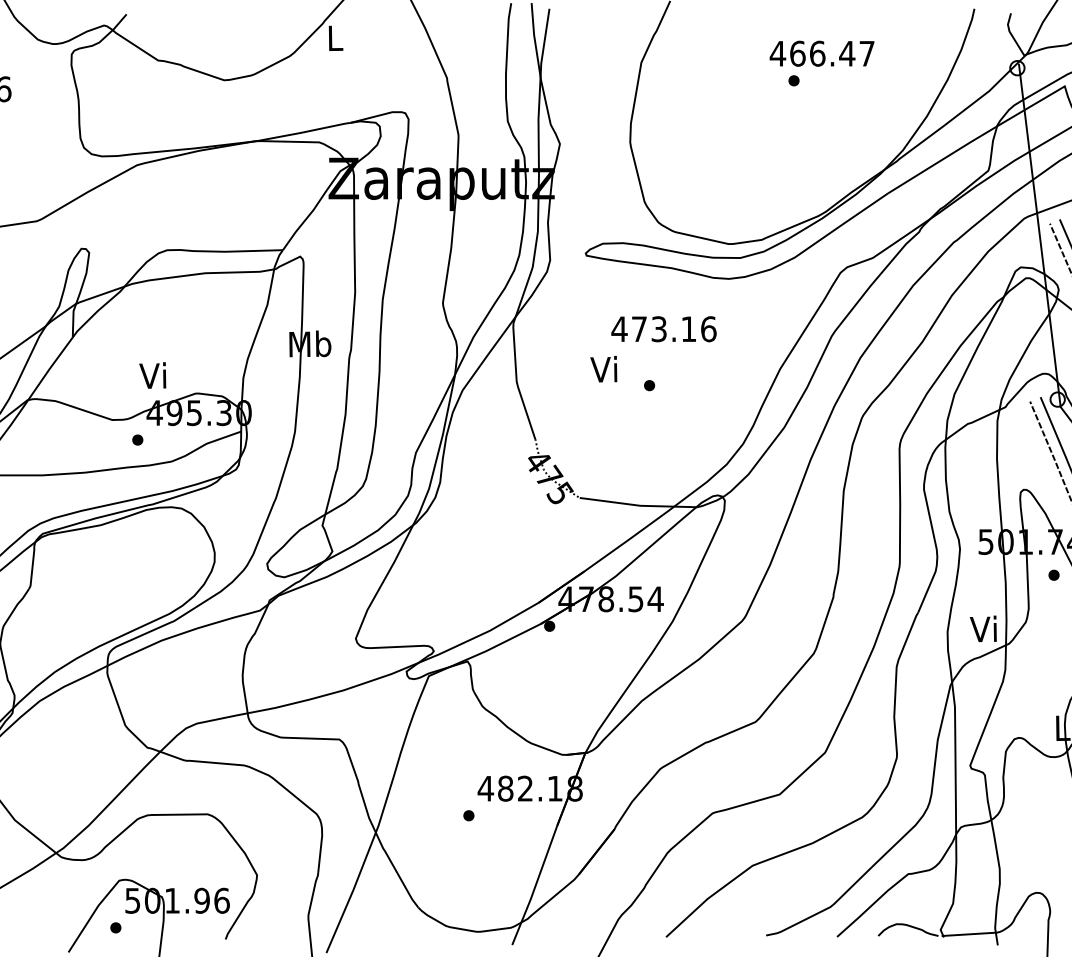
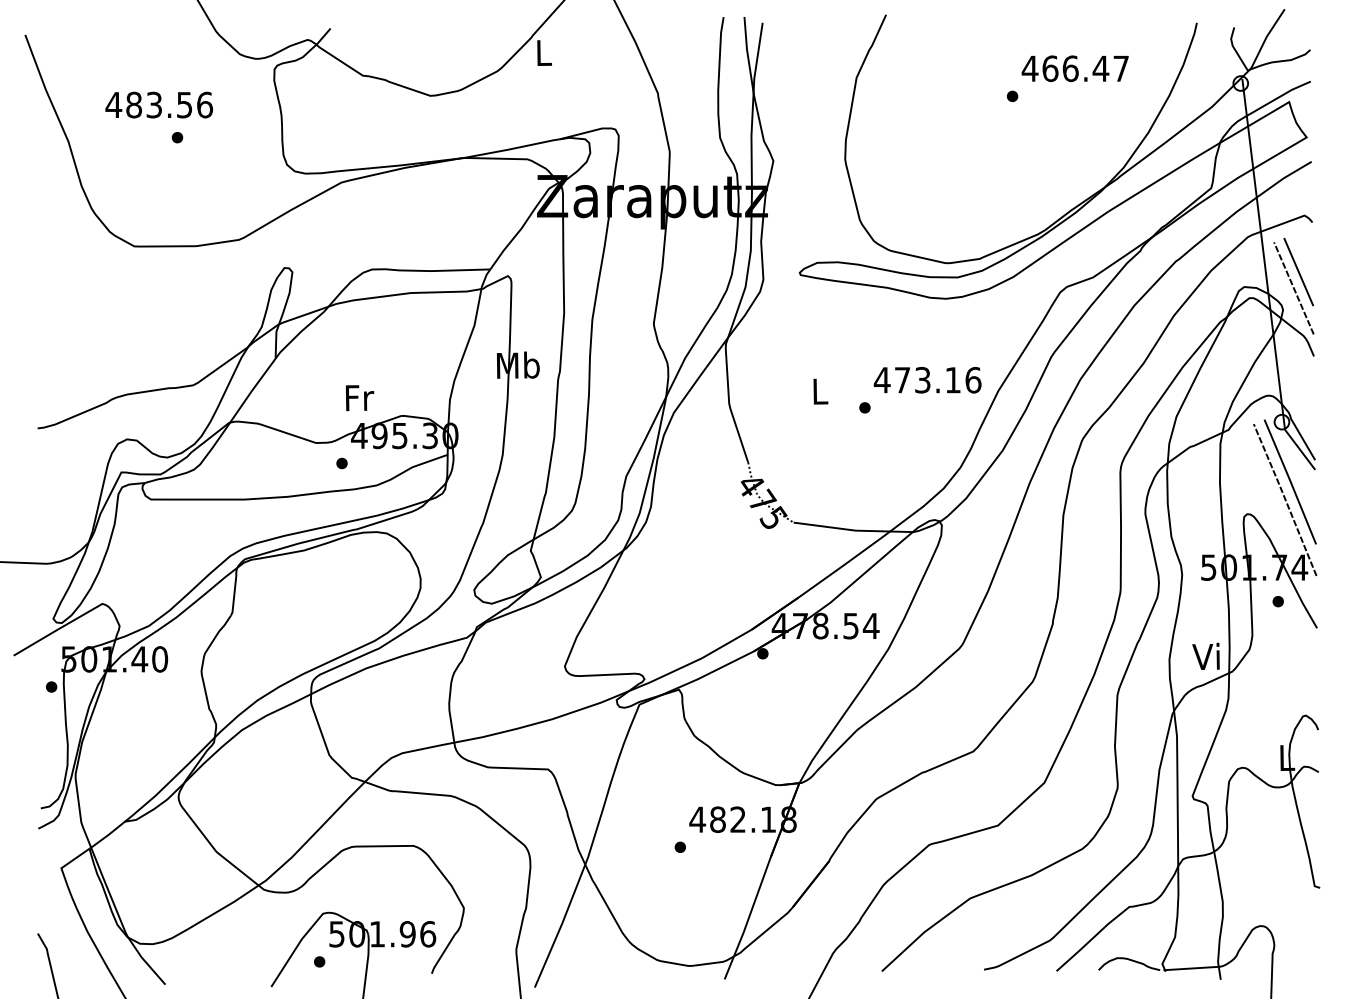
text: (821, 53) -> (1074, 68), moved
text: (663, 329) -> (927, 380), moved
text: (603, 368) -> (817, 390), Vi -> L
text: (153, 375) -> (358, 397), Vi -> Fr

